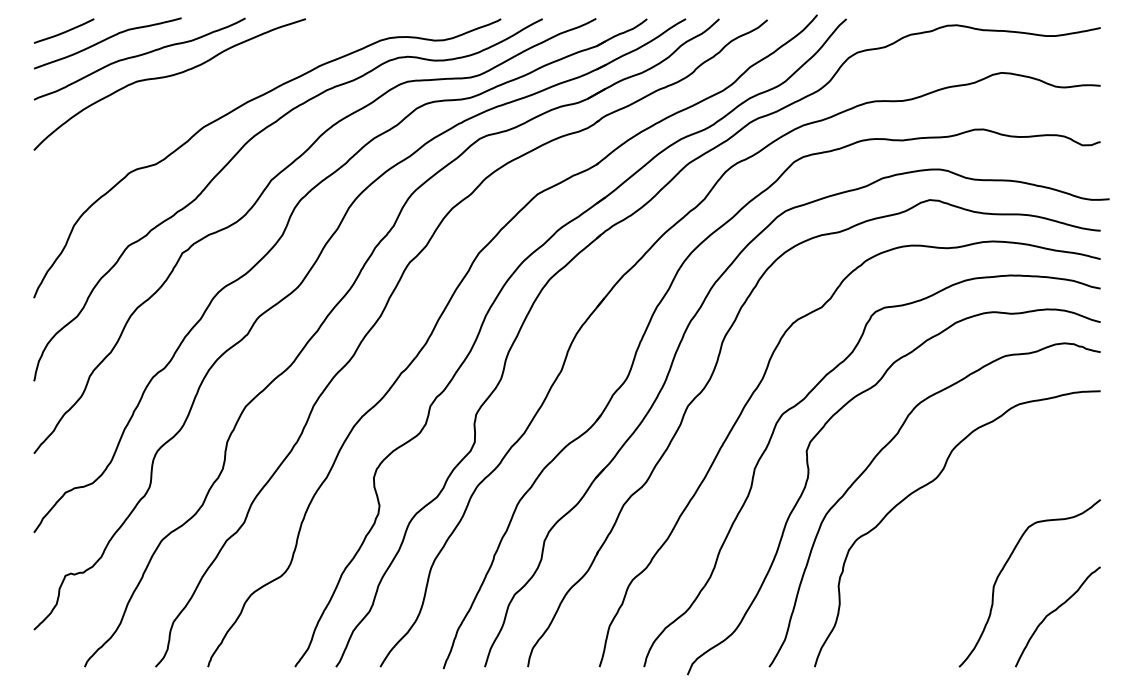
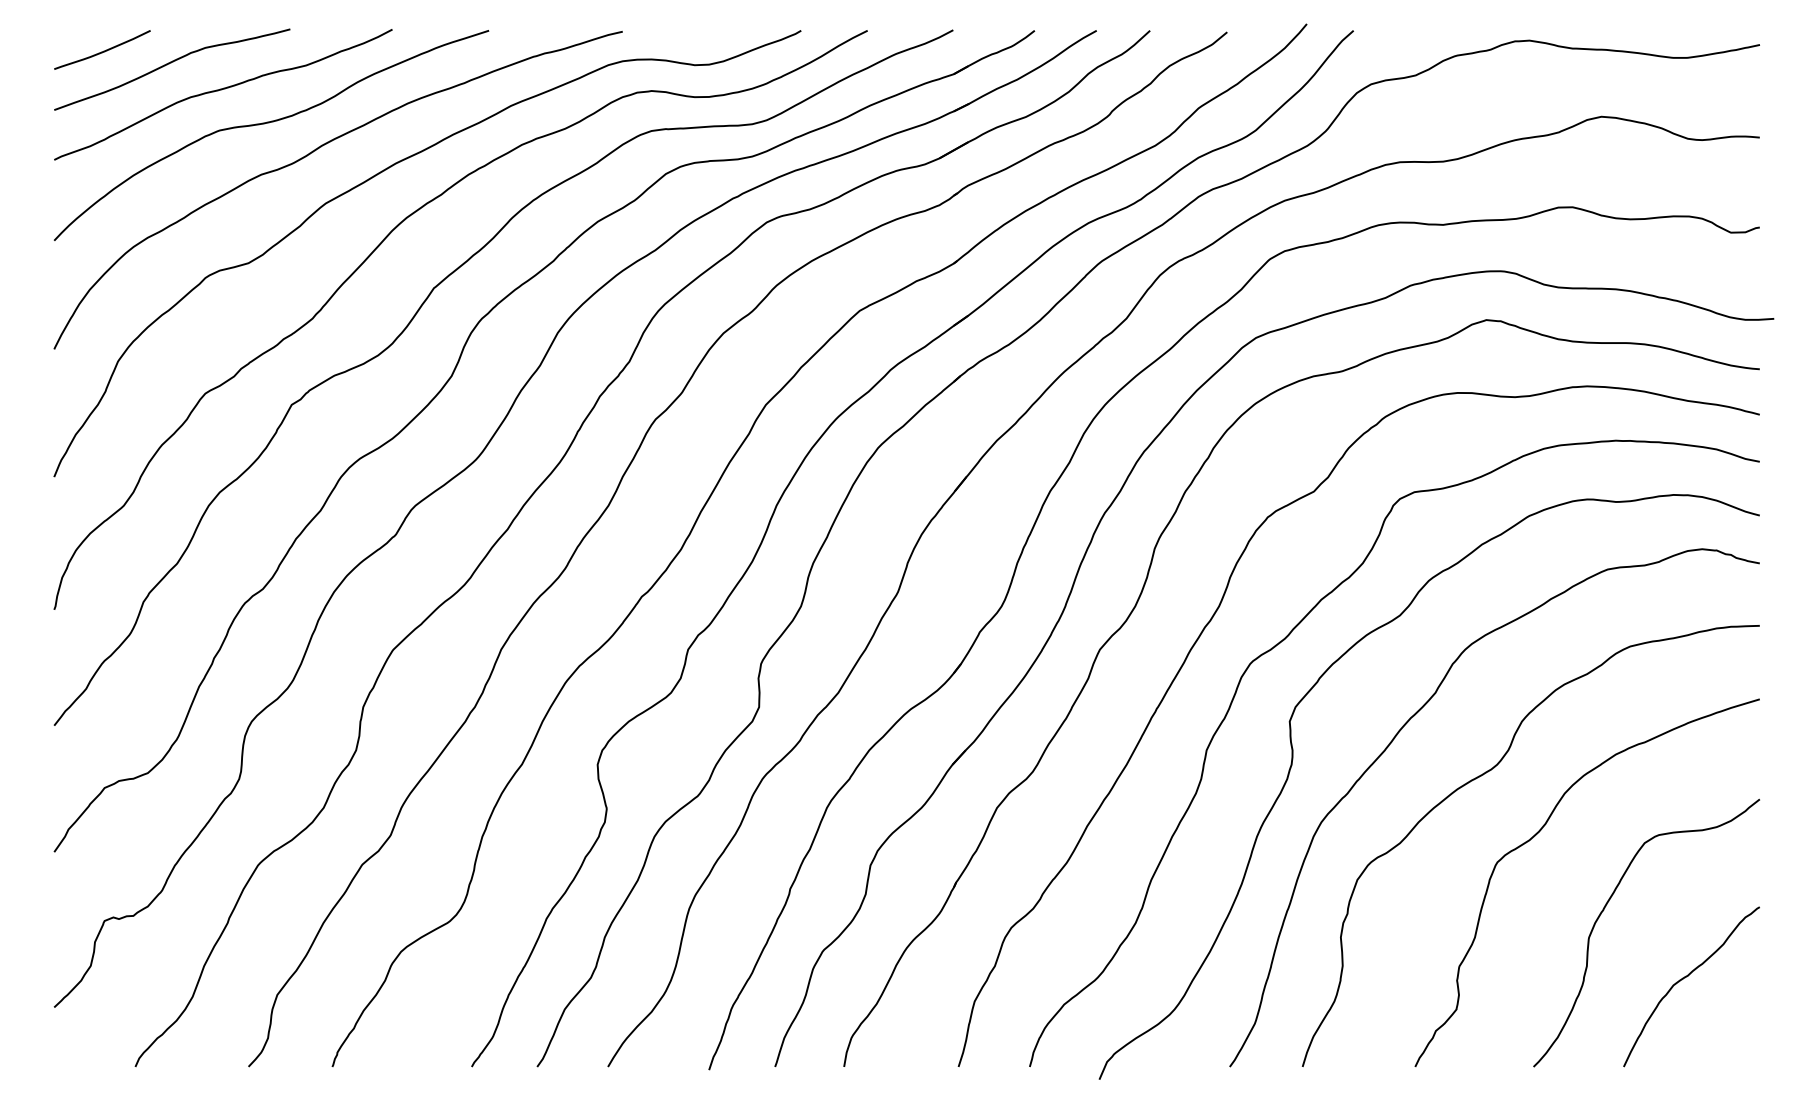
curve: (196, 95) -> (314, 152), added
curve: (962, 521) -> (1538, 834), added

